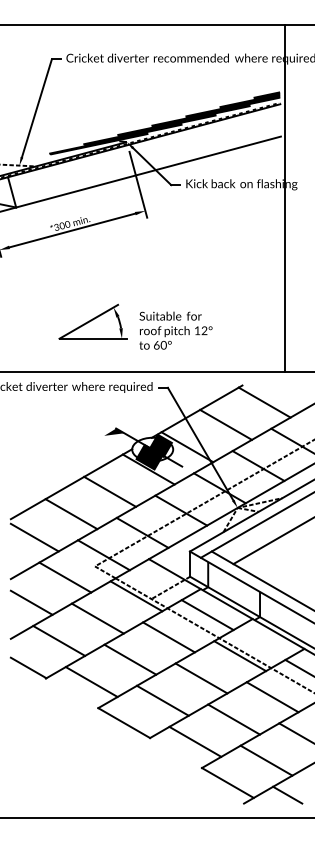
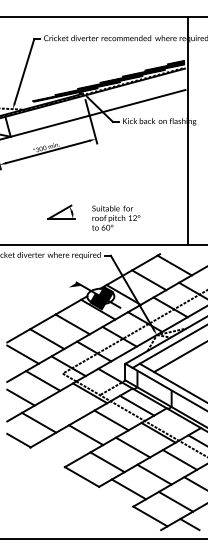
part: (93, 322) -> (61, 212), size x0.6
line: (97, 617) -> (64, 407), removed
line: (91, 681) -> (60, 449), removed

